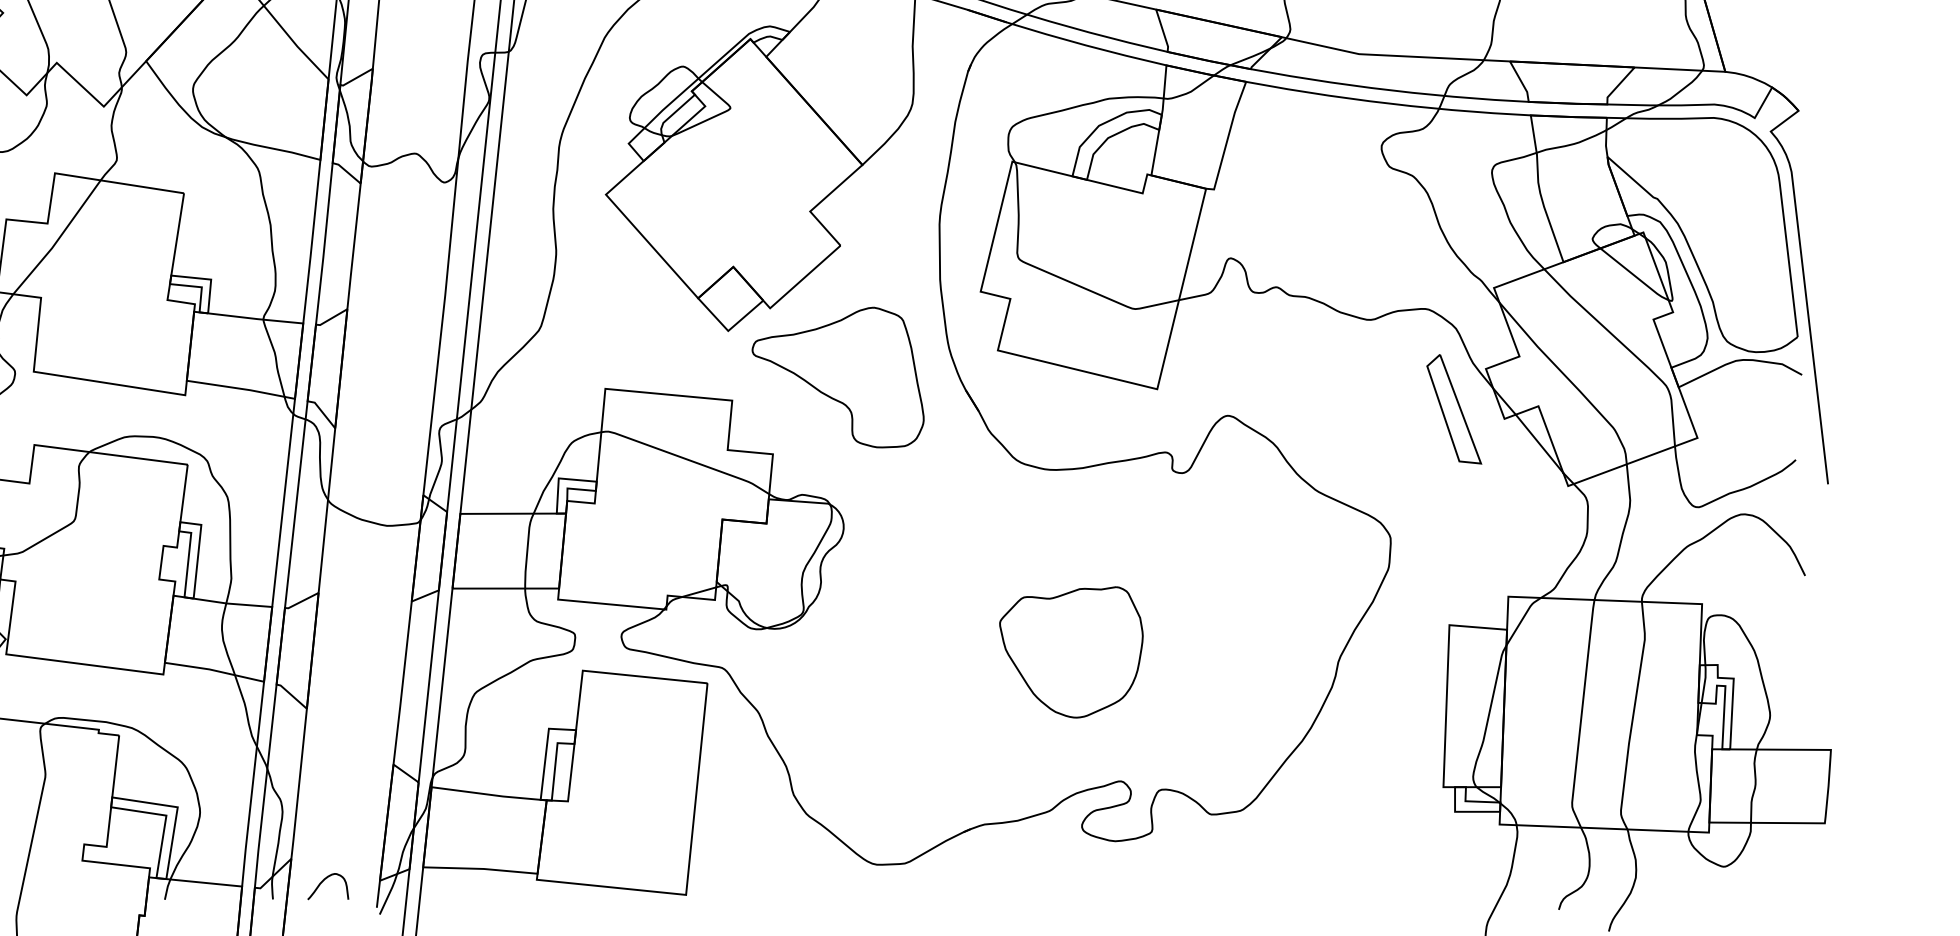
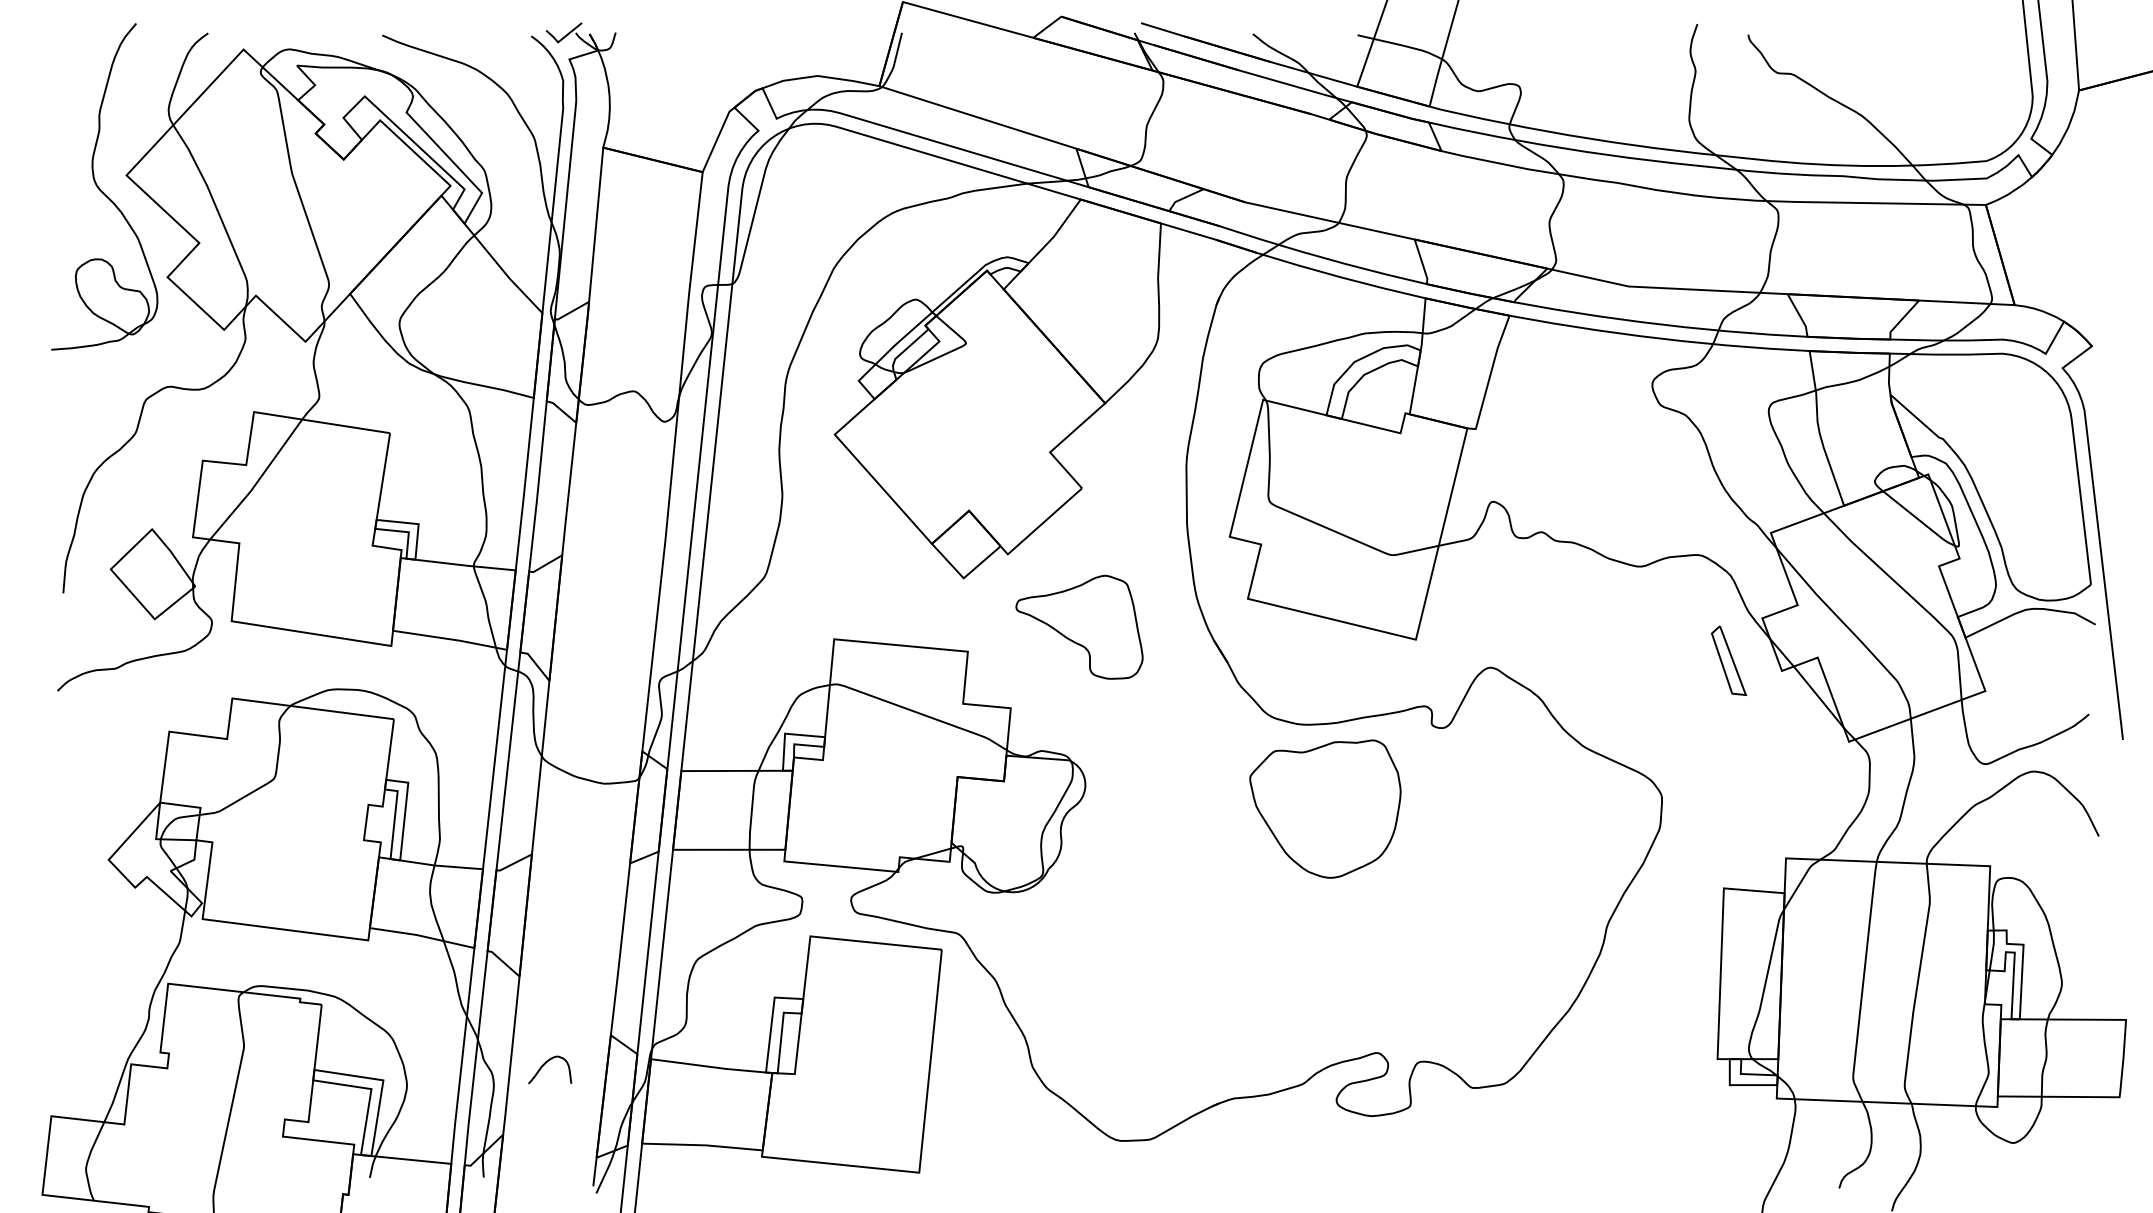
part: (838, 376) -> (1079, 626), size x0.7
part: (1453, 408) -> (1728, 660), size x0.6
part: (1071, 651) -> (1325, 808), moved
curve: (323, 881) -> (545, 1064), moved

